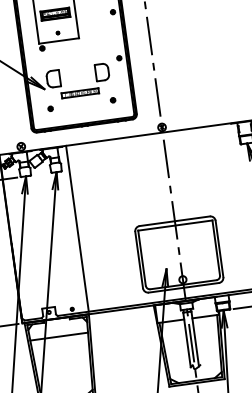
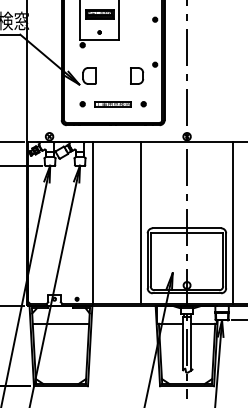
part: (79, 93) -> (112, 104), moved
line: (220, 208) -> (232, 222), added
line: (127, 221) -> (141, 222), added

